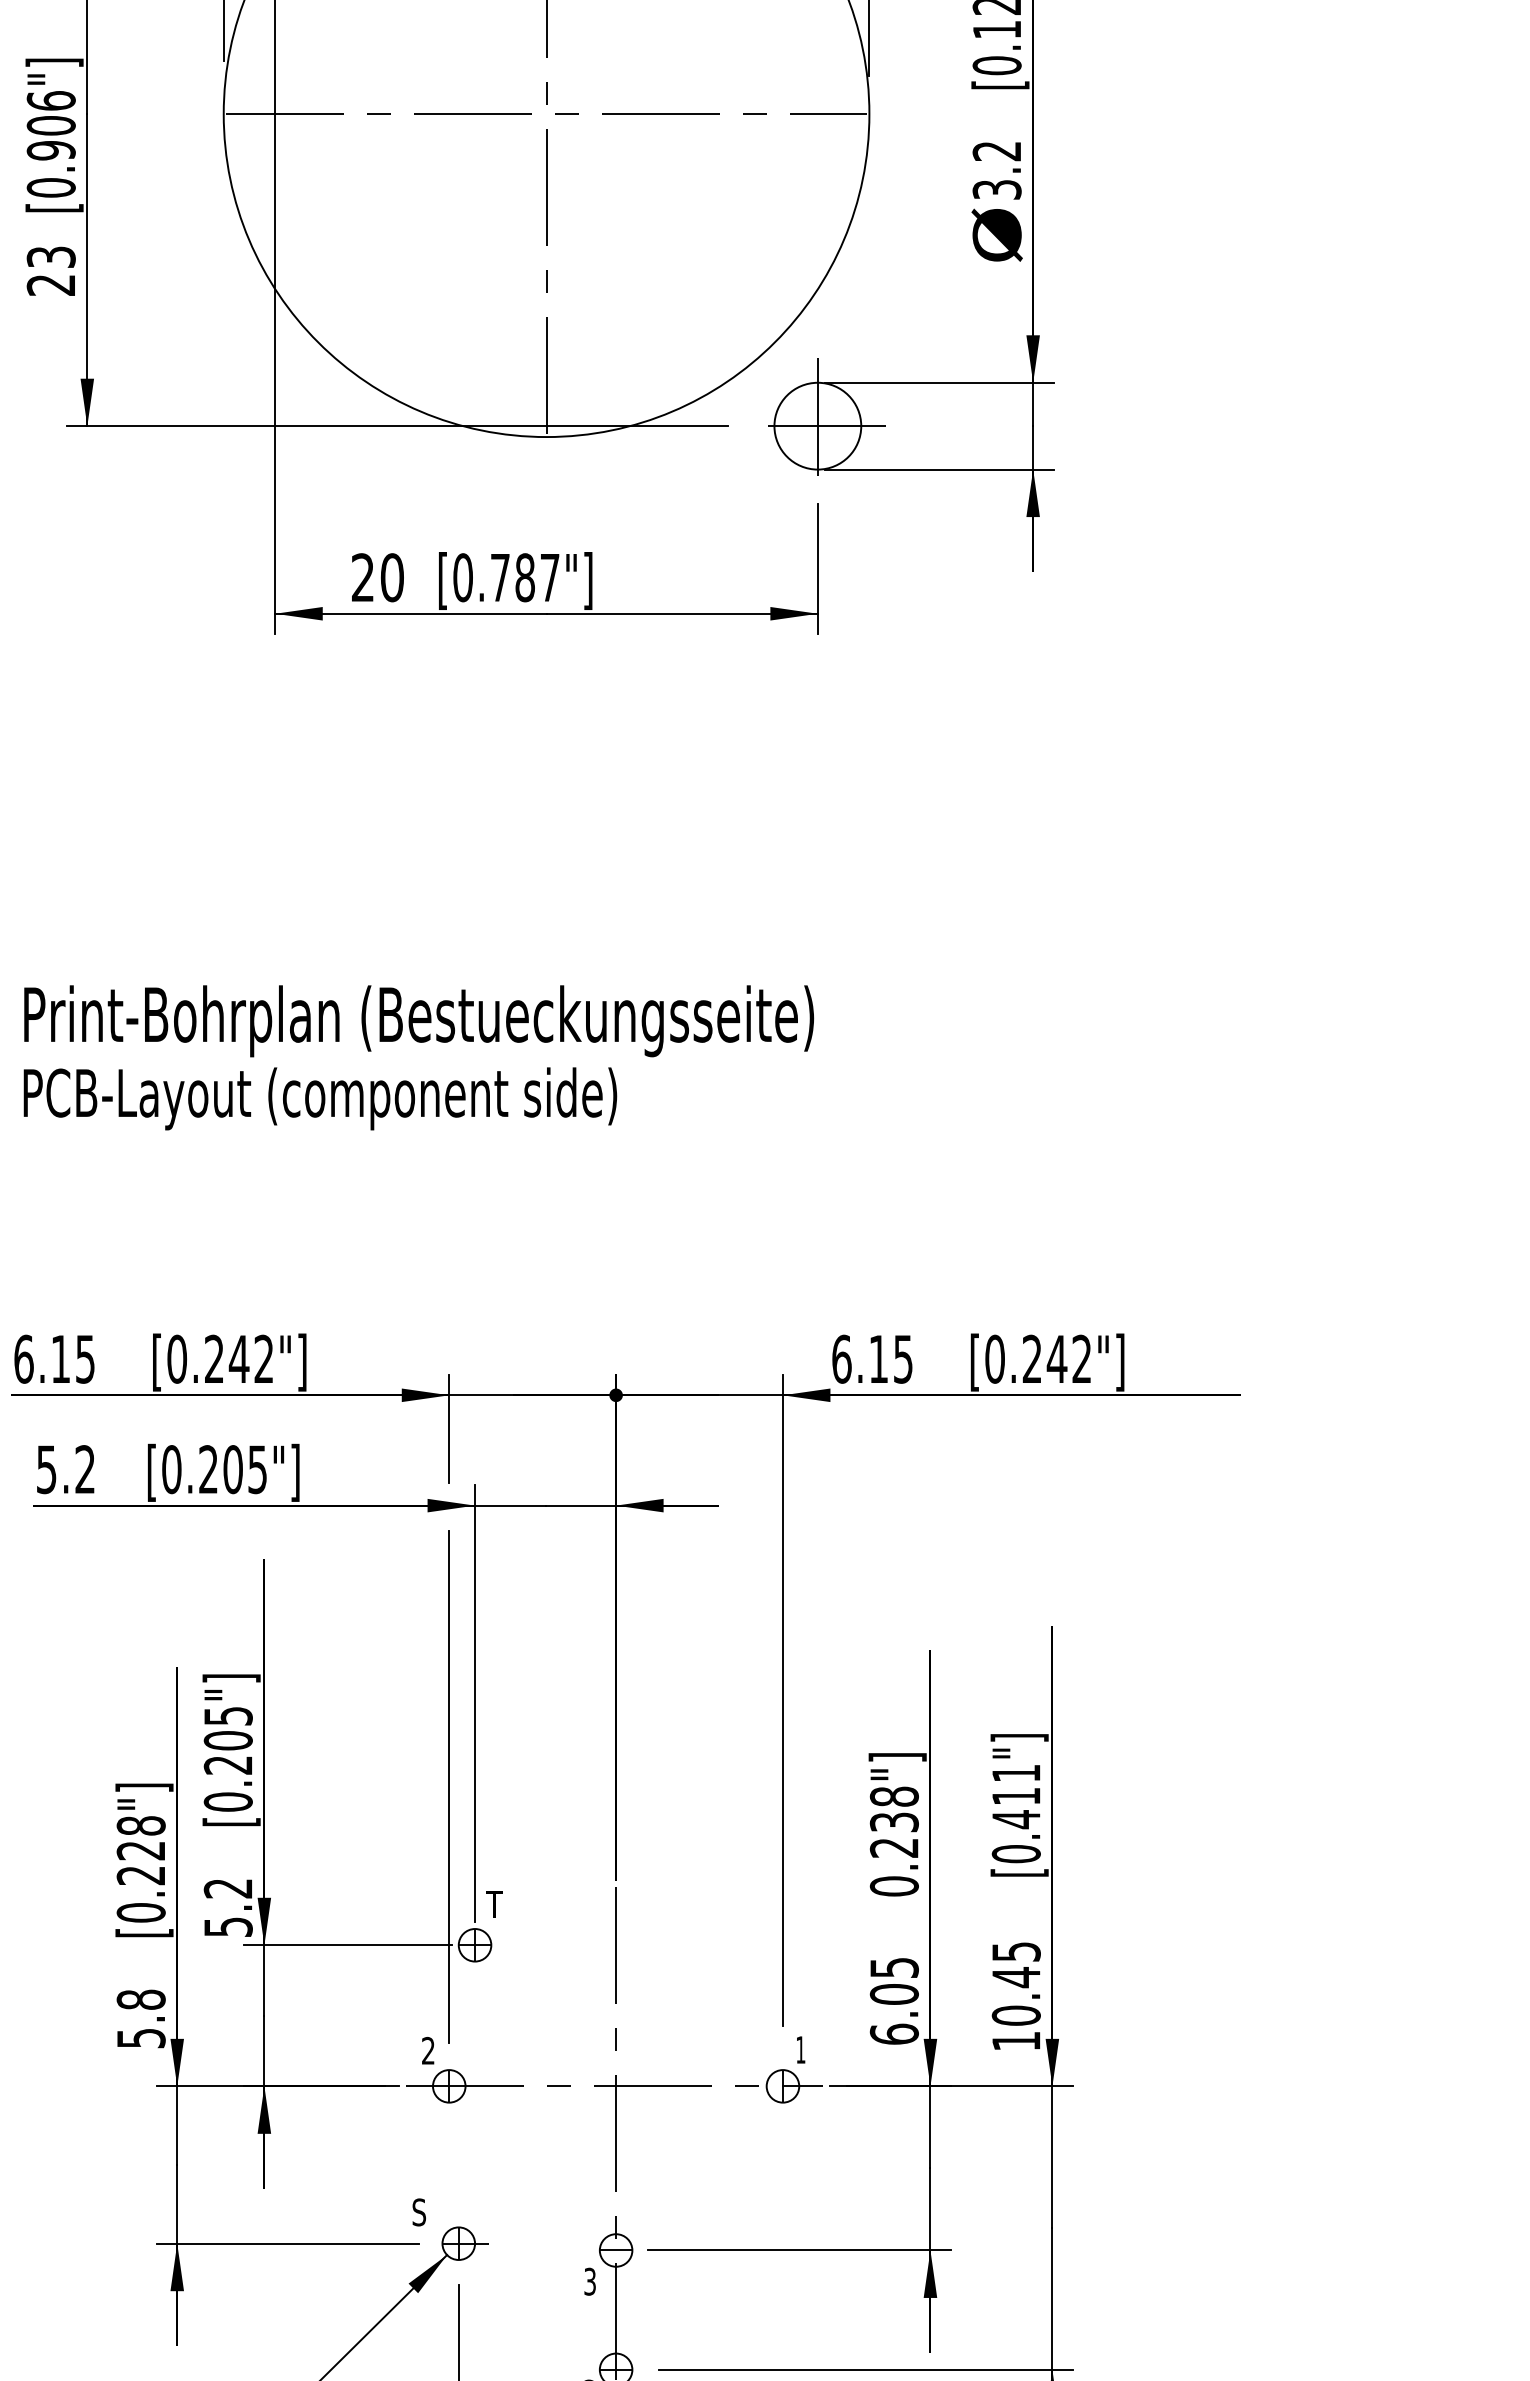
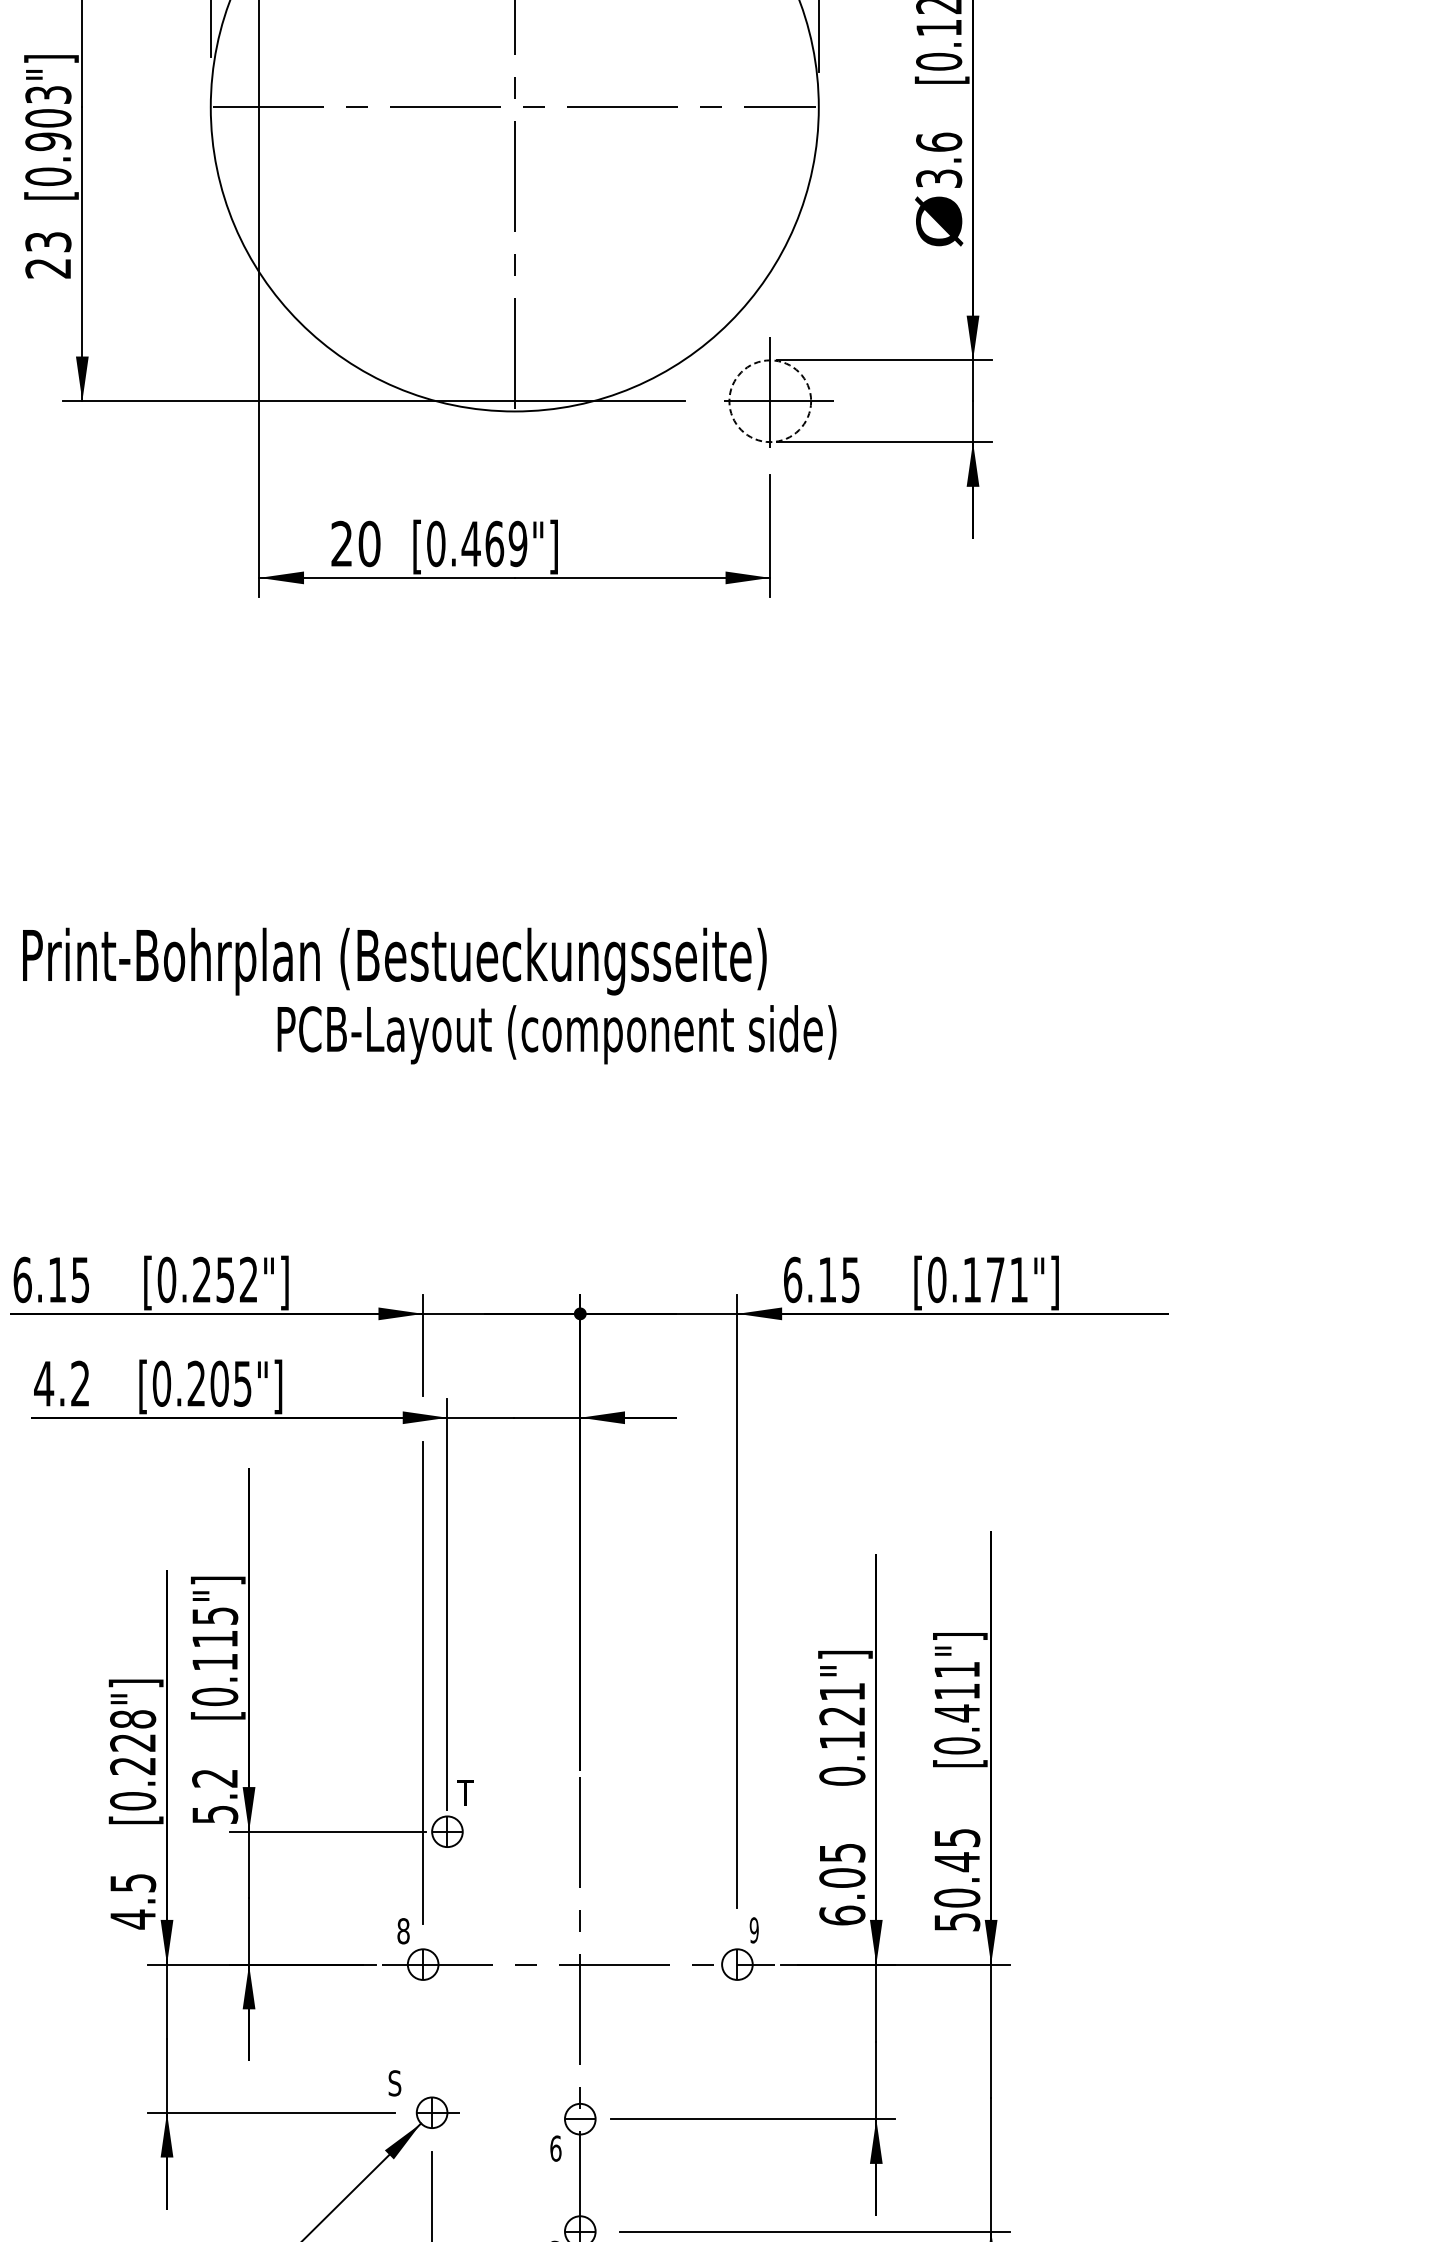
text: (50, 100) -> (47, 94), [0.906"] -> [0.903"]
text: (996, 151) -> (938, 142), 3.2 -> 3.6
circle: (817, 425) -> (769, 400), solid -> dashed
text: (524, 577) -> (494, 543), [0.787"] -> [0.469"]
text: (320, 1098) -> (557, 1034), moved
text: (1056, 1358) -> (995, 1279), [0.242"] -> [0.171"]
text: (238, 1359) -> (224, 1280), [0.242"] -> [0.252"]
text: (46, 1469) -> (43, 1383), 5.2 -> 4.2
text: (227, 1752) -> (214, 1650), [0.205"] -> [0.115"]
text: (893, 1821) -> (841, 1715), 0.238"] -> 0.121"]
text: (140, 2019) -> (132, 1901), 5.8 -> 4.5
text: (1016, 2041) -> (957, 1922), 10.45 -> 50.45
text: (800, 2049) -> (753, 1929), 1 -> 9
text: (428, 2050) -> (403, 1930), 2 -> 8
text: (590, 2281) -> (556, 2148), 3 -> 6

